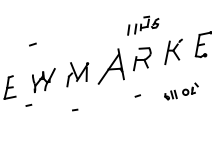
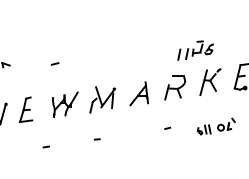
part: (143, 25) -> (195, 50), moved
part: (109, 66) -> (138, 93), size x0.62
line: (28, 105) -> (45, 146), moved

